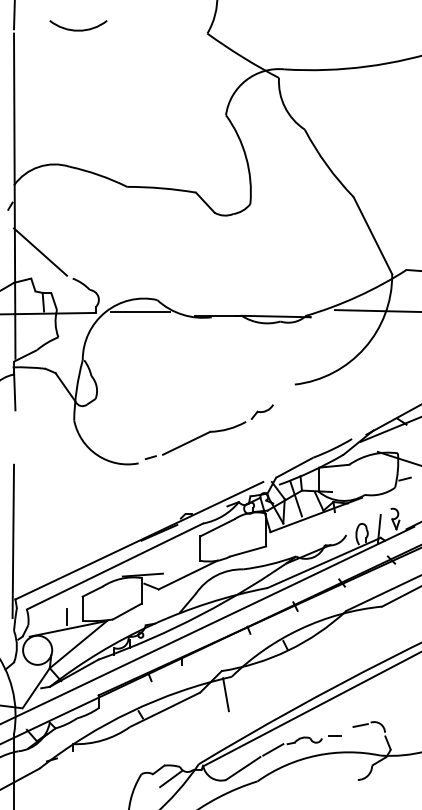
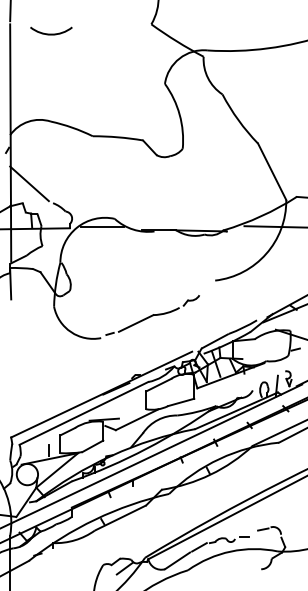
arc: (78, 29) -> (51, 33), moved
line: (13, 541) -> (9, 395), removed
line: (225, 694) -> (164, 506), removed

